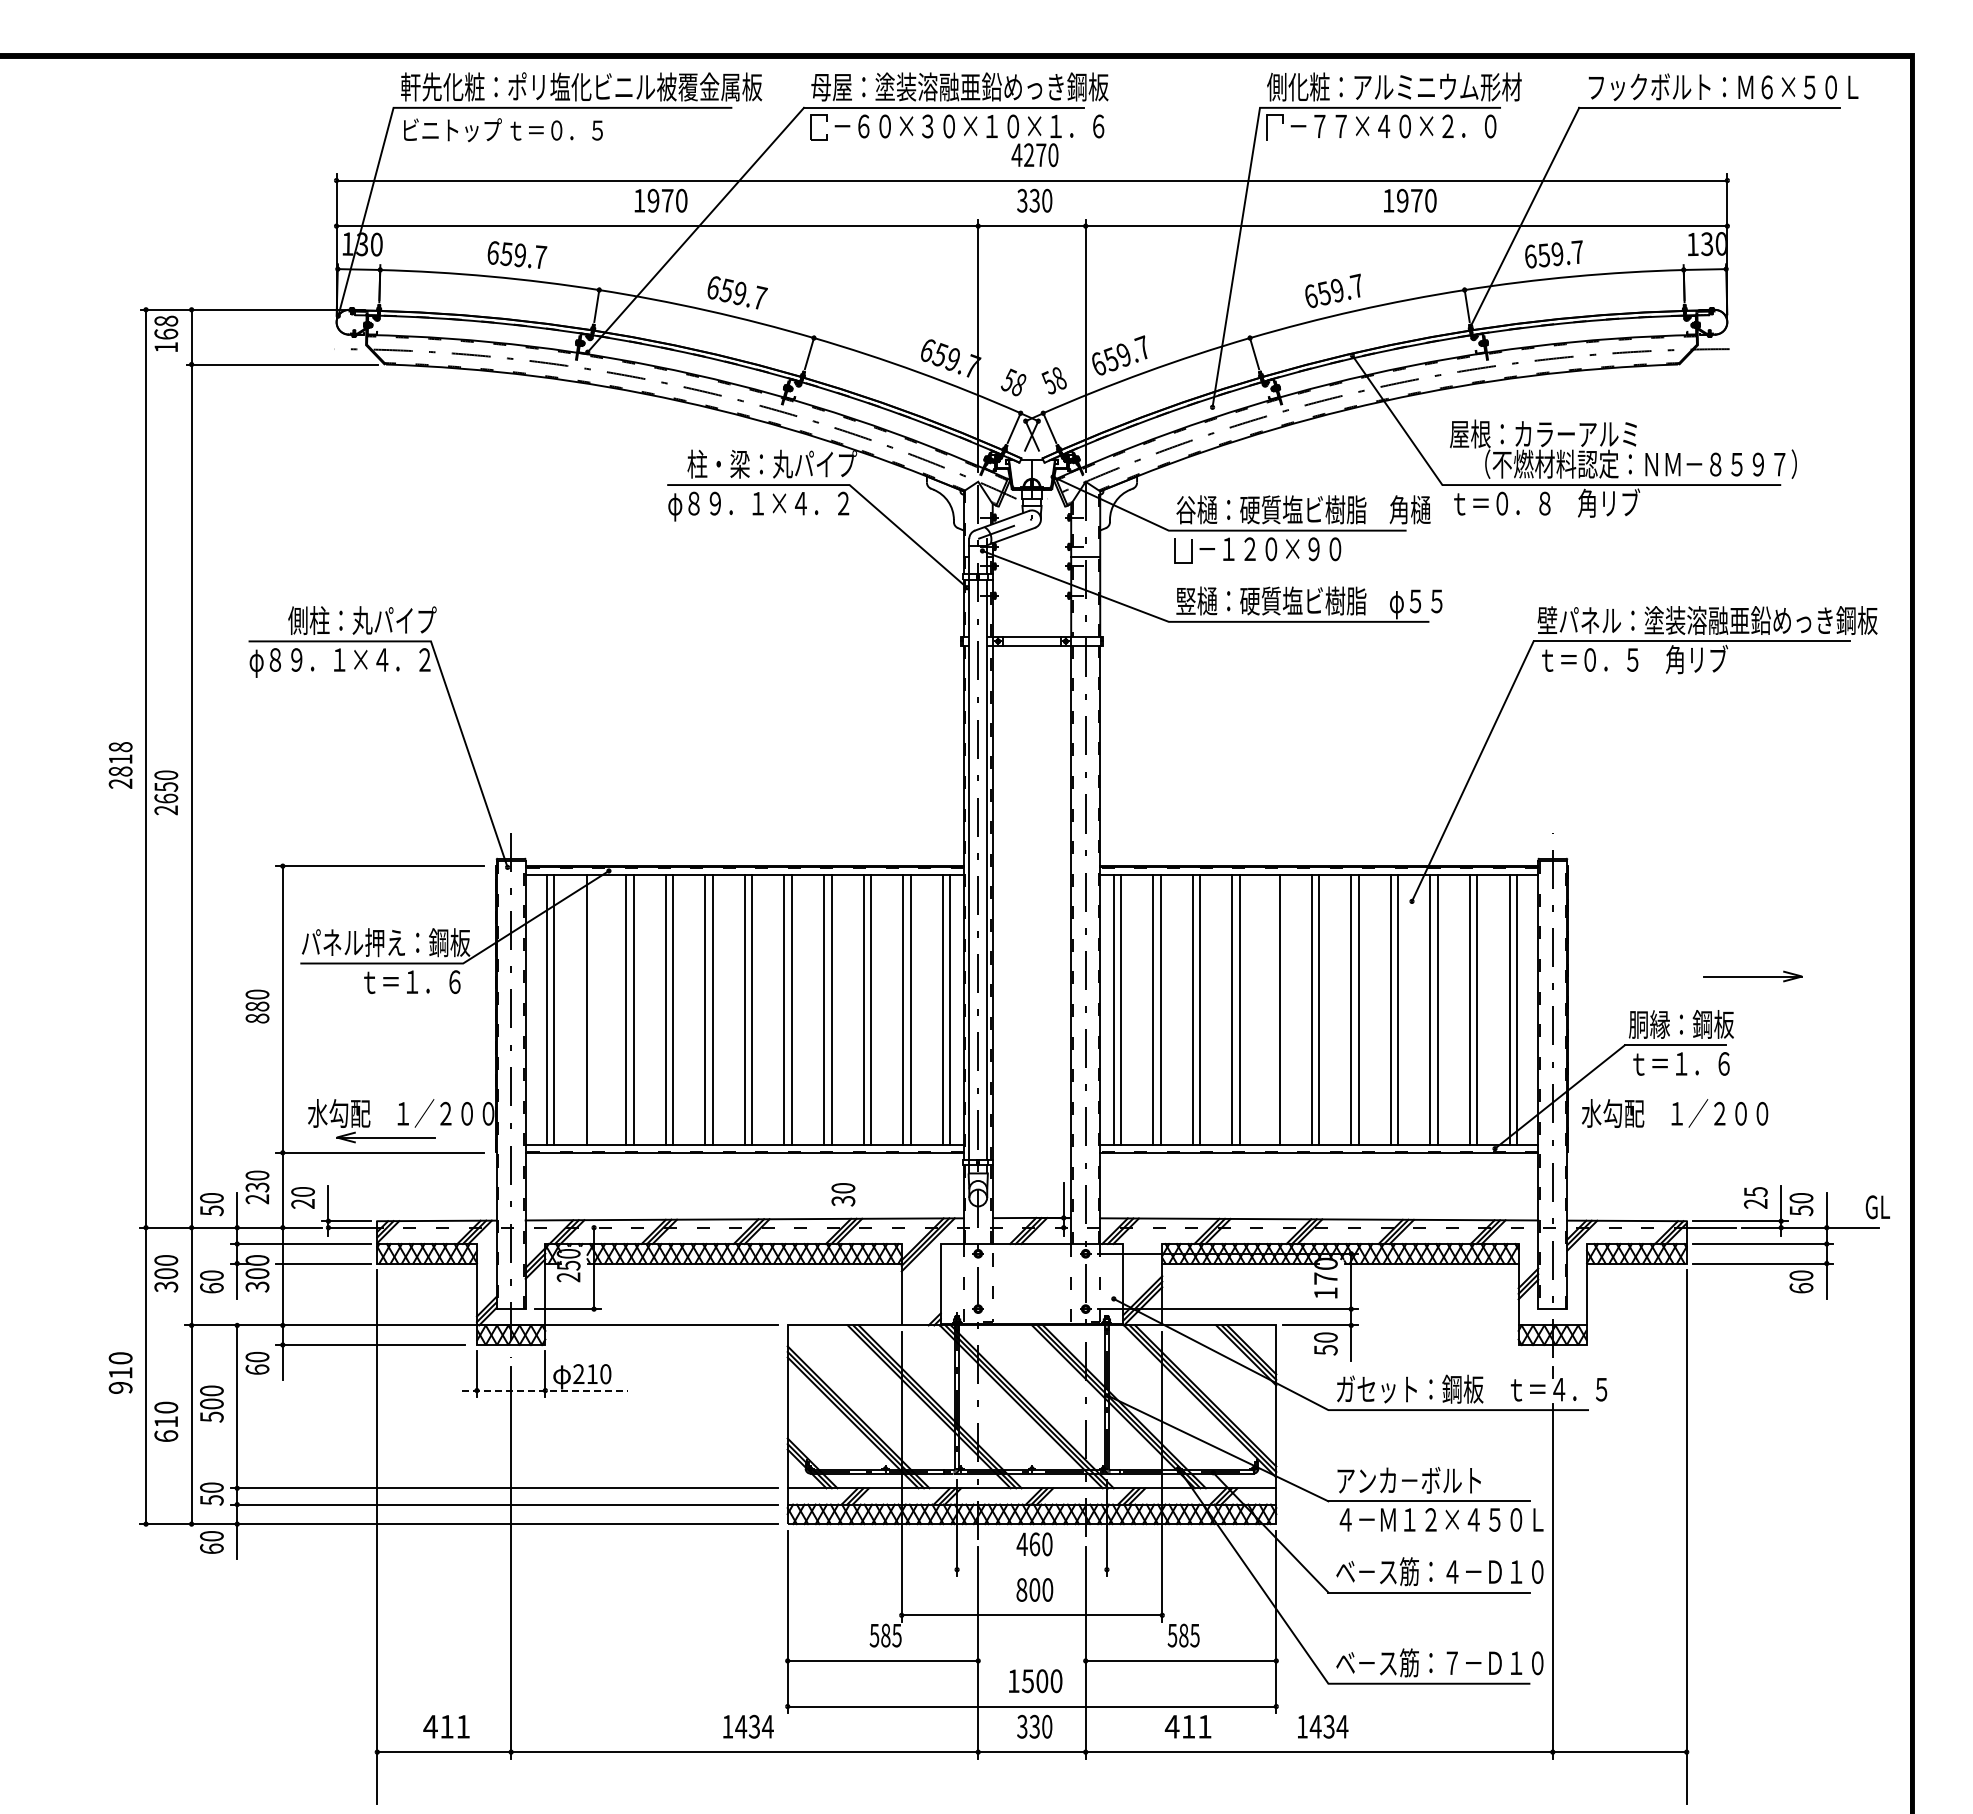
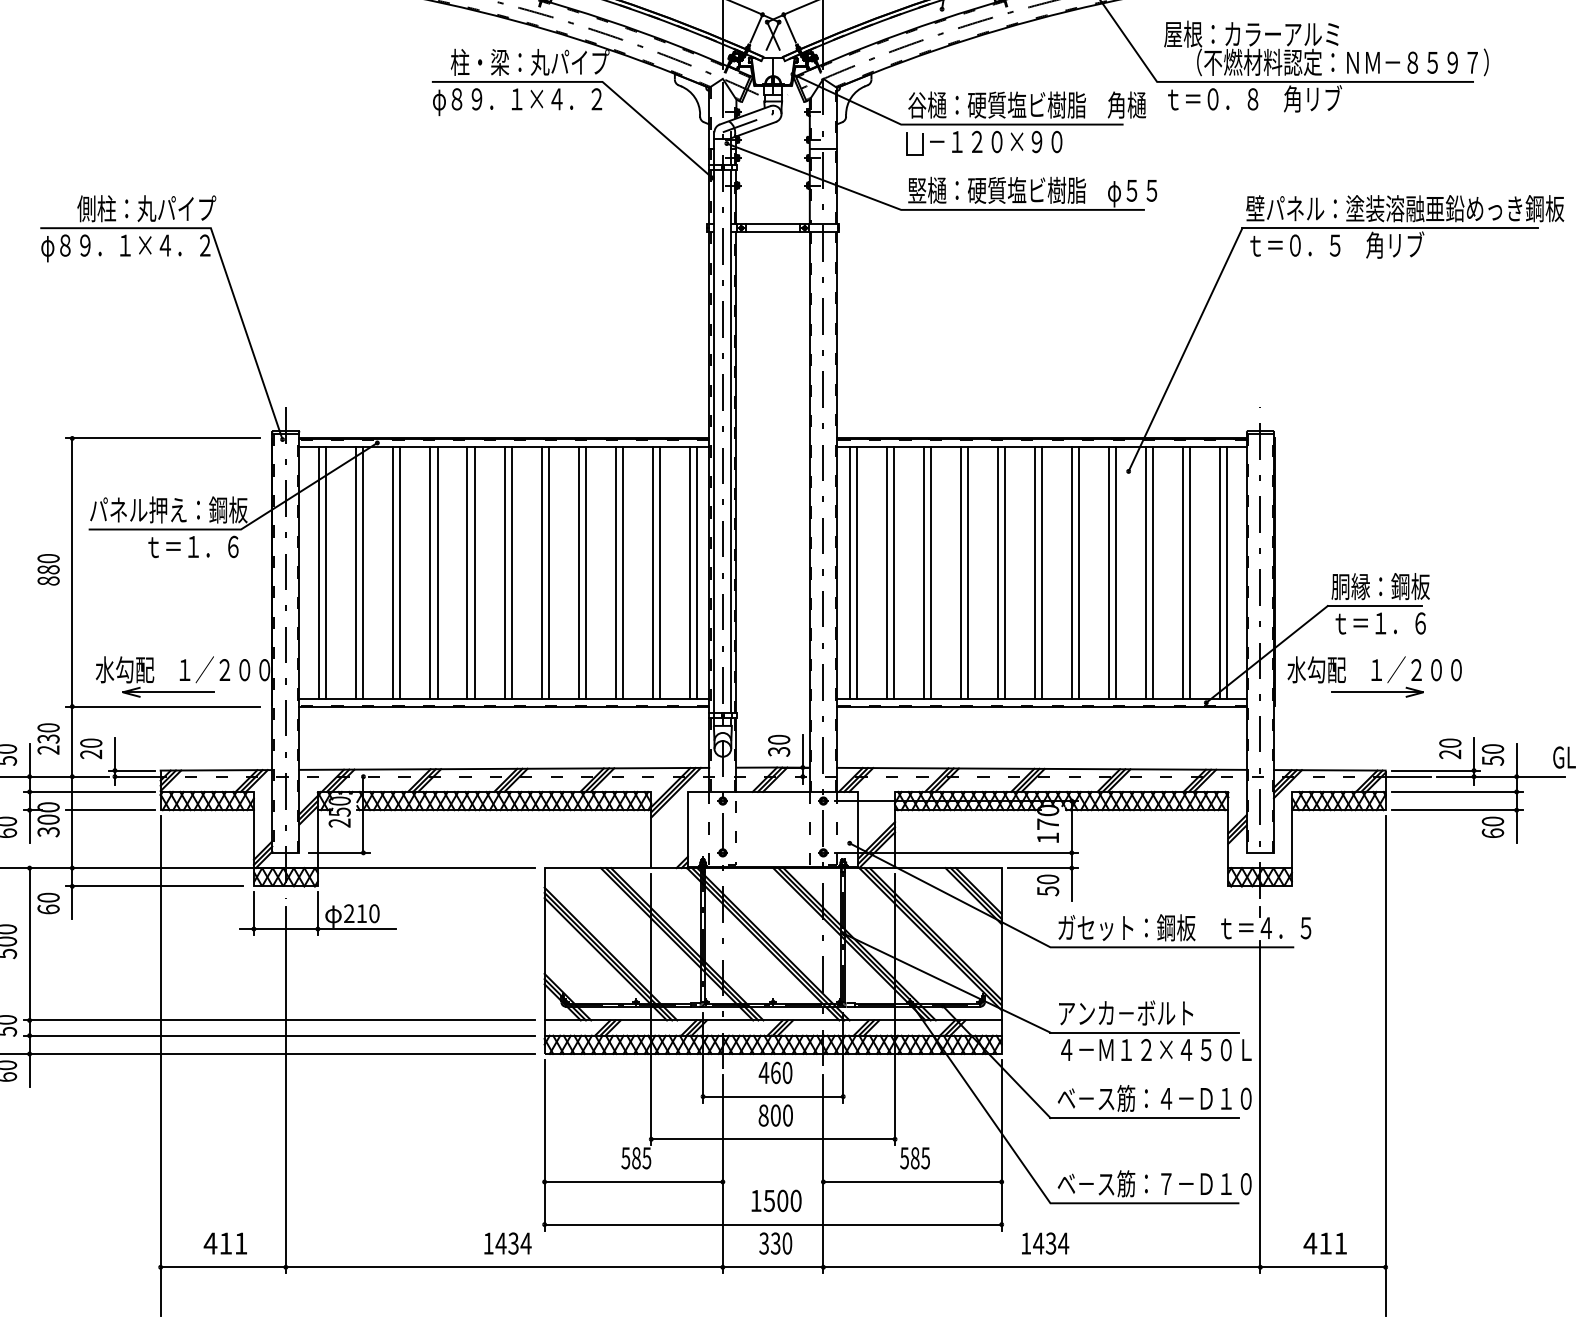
part: (1752, 976) -> (1377, 692), moved
line: (594, 1009) -> (363, 572), added
line: (1272, 1009) -> (998, 572), added
text: (1755, 1192) -> (1449, 743), 25 -> 20
text: (843, 1194) -> (779, 745), moved
line: (545, 1390) -> (318, 928), dashed -> solid
line: (1031, 1569) -> (772, 1096), added
text: (1187, 1726) -> (1324, 1243), moved

